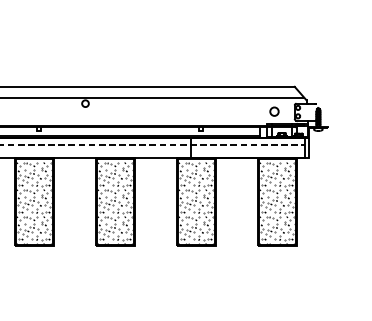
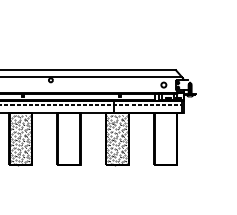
hatch: (114, 201) -> (68, 138), removed
hatch: (277, 201) -> (165, 138), removed

